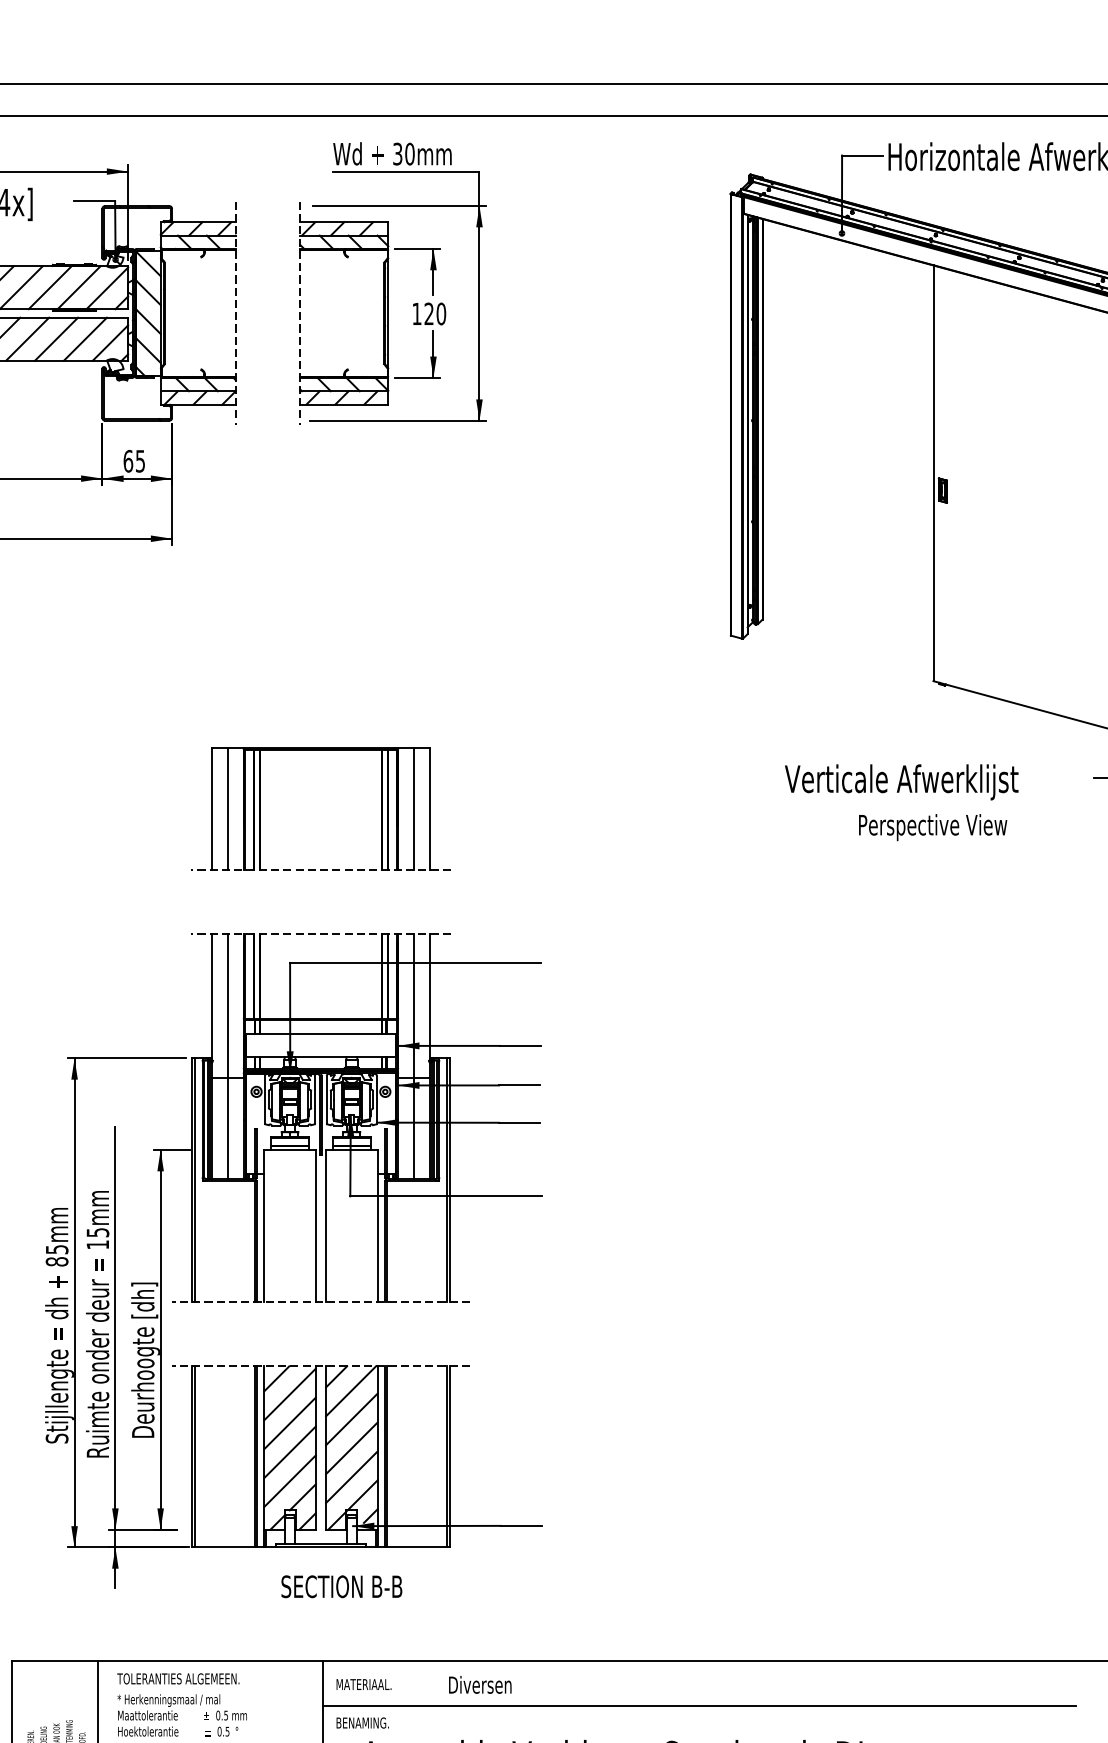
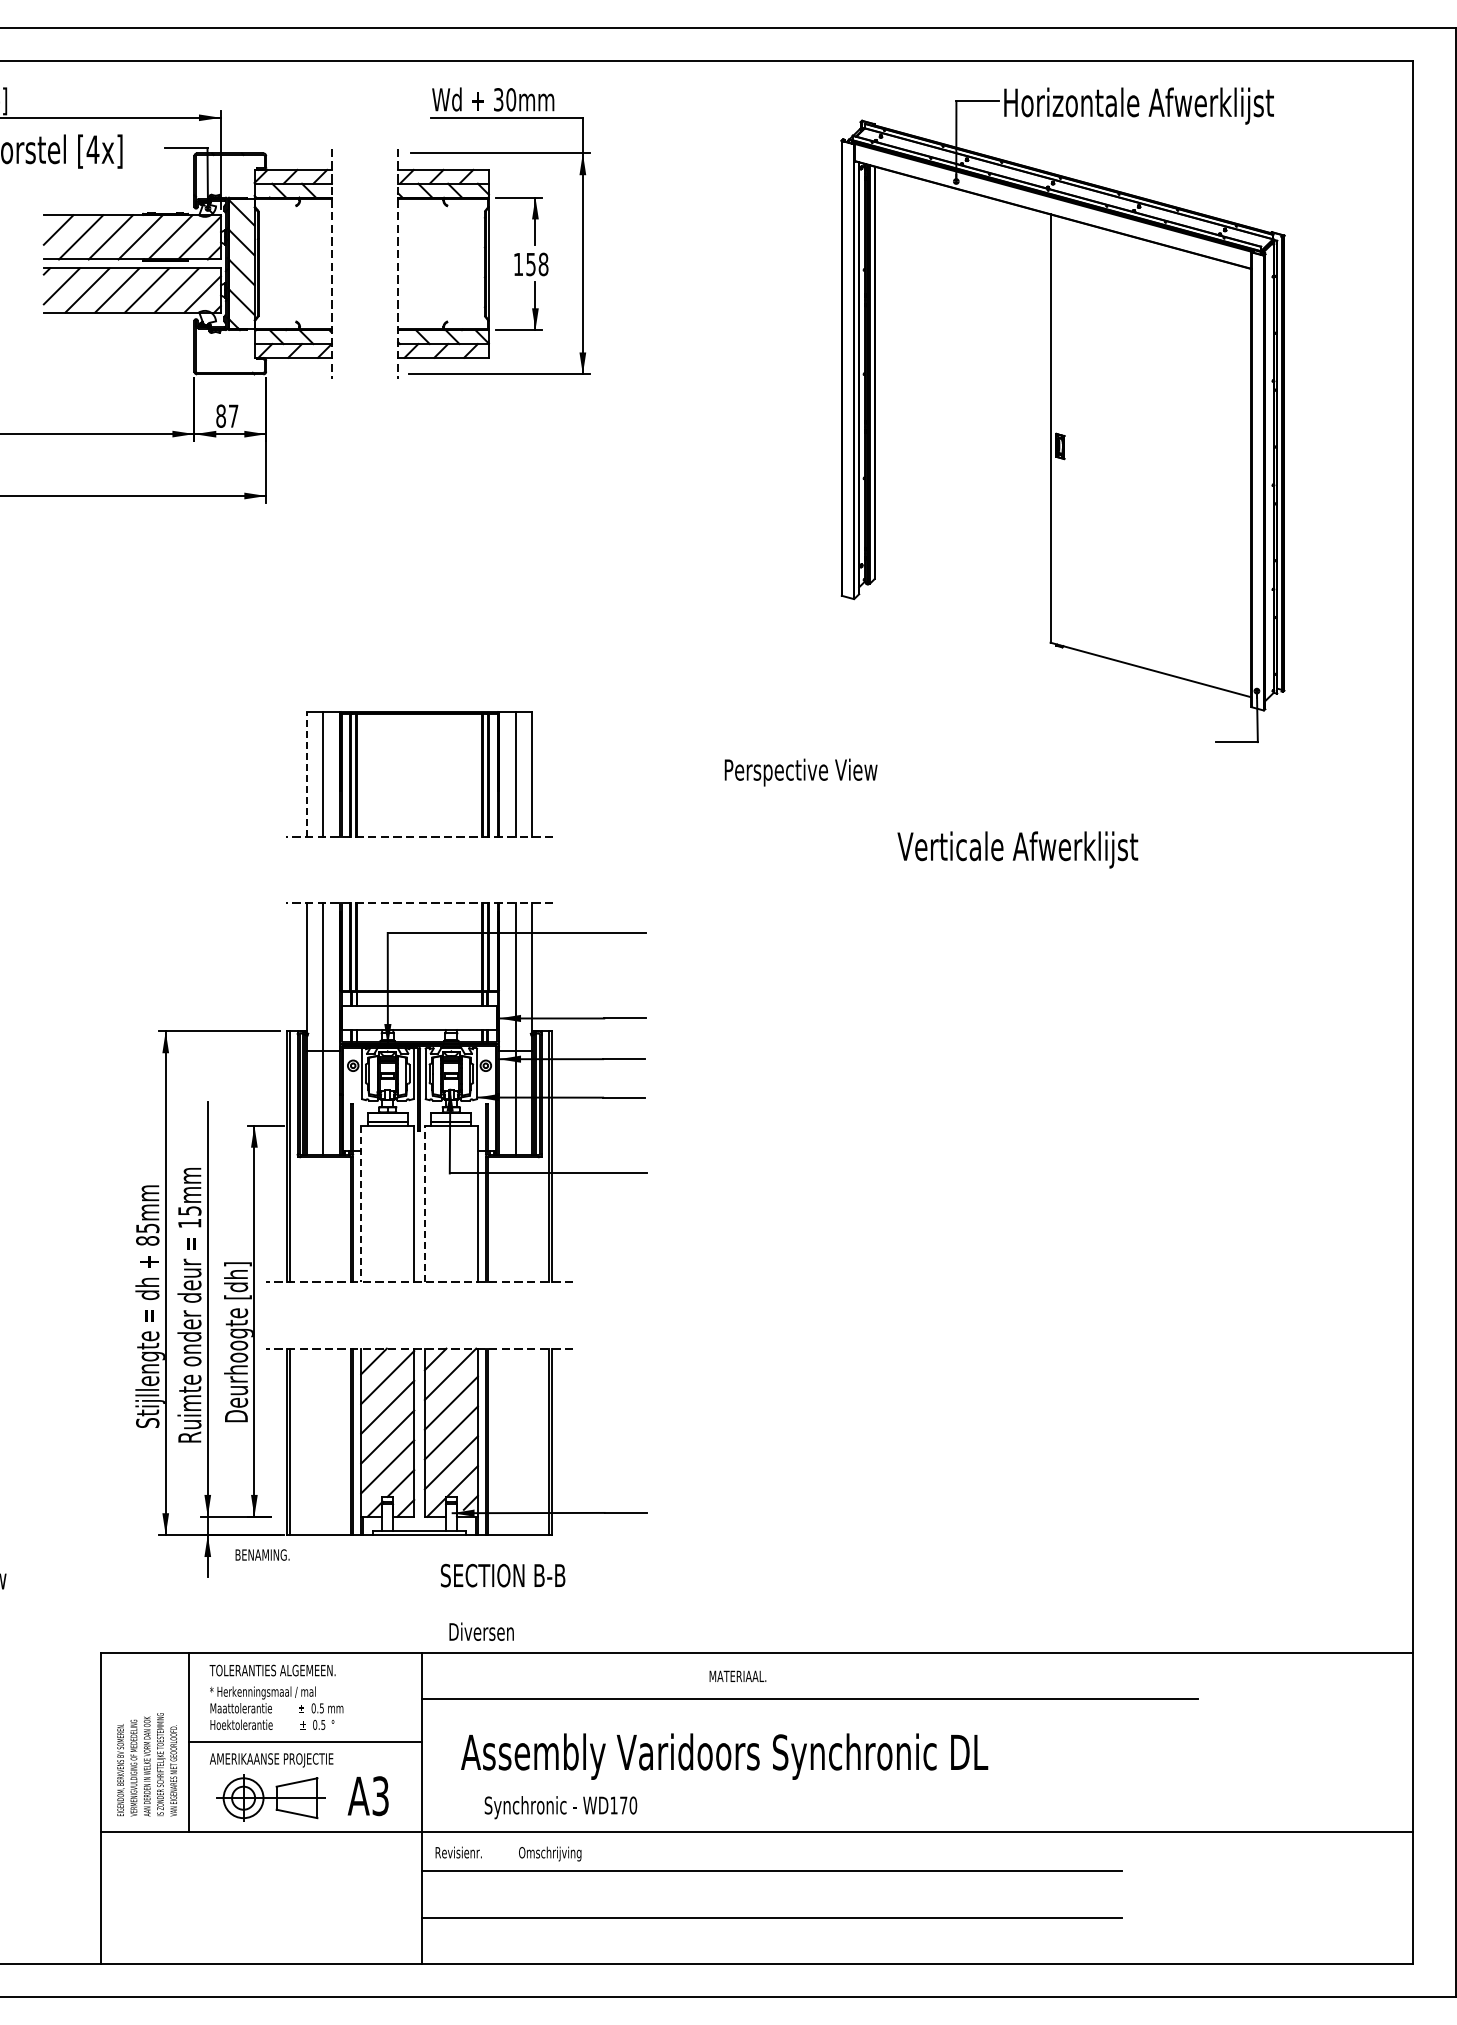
text: (435, 314) -> (537, 264), 120 -> 158
text: (134, 460) -> (227, 415), 65 -> 87
text: (901, 781) -> (1017, 849), moved
line: (211, 808) -> (306, 773), solid -> dashed
text: (932, 827) -> (800, 772), moved
line: (325, 1225) -> (424, 1203), solid -> dashed
line: (264, 1226) -> (361, 1204), solid -> dashed
text: (342, 1586) -> (503, 1575), moved
text: (363, 1683) -> (737, 1675), moved
text: (480, 1684) -> (481, 1631), moved
text: (362, 1722) -> (262, 1554), moved

